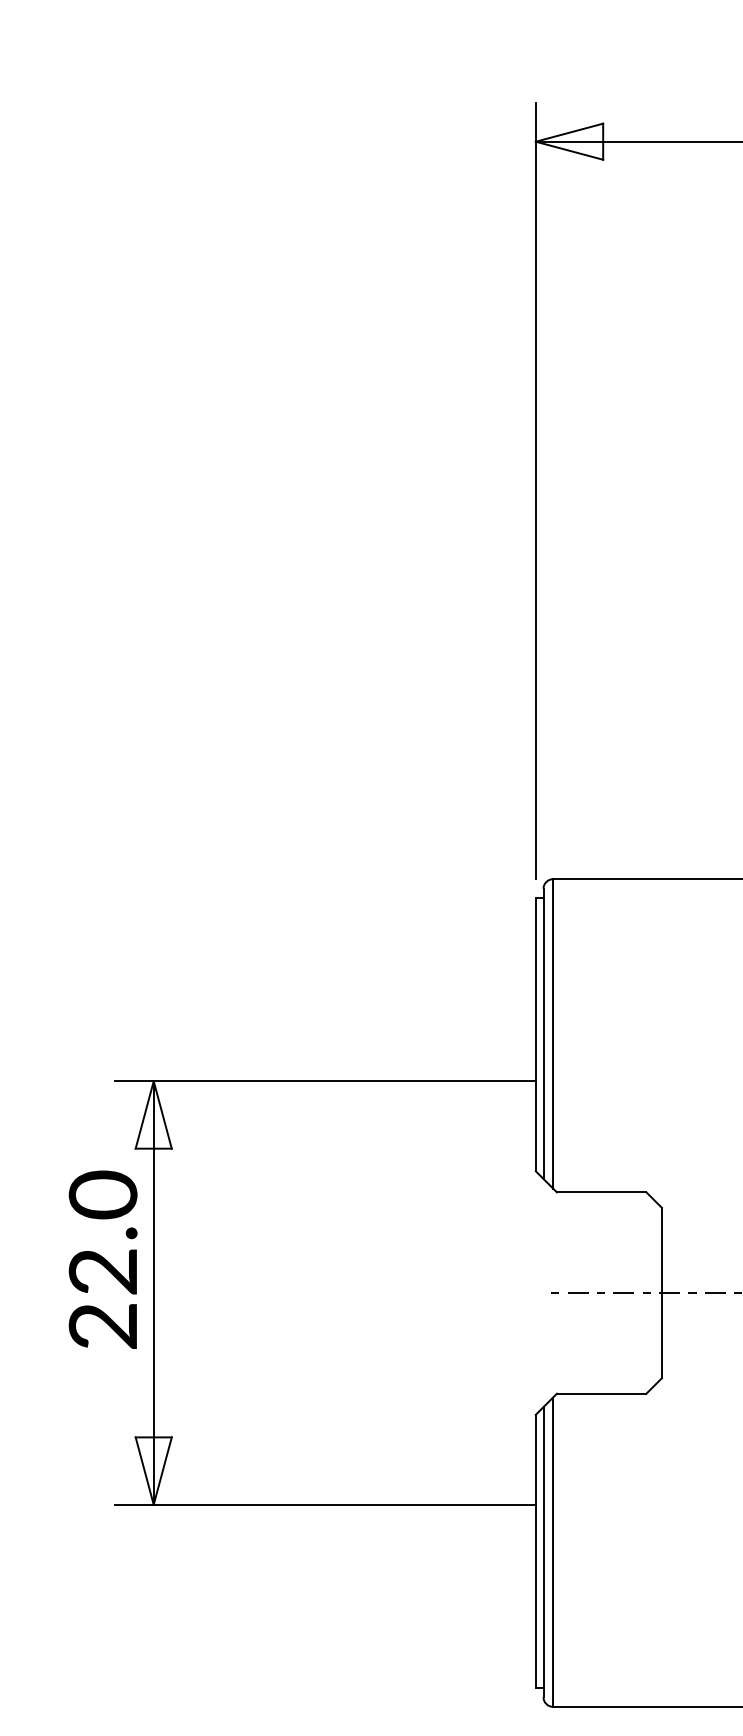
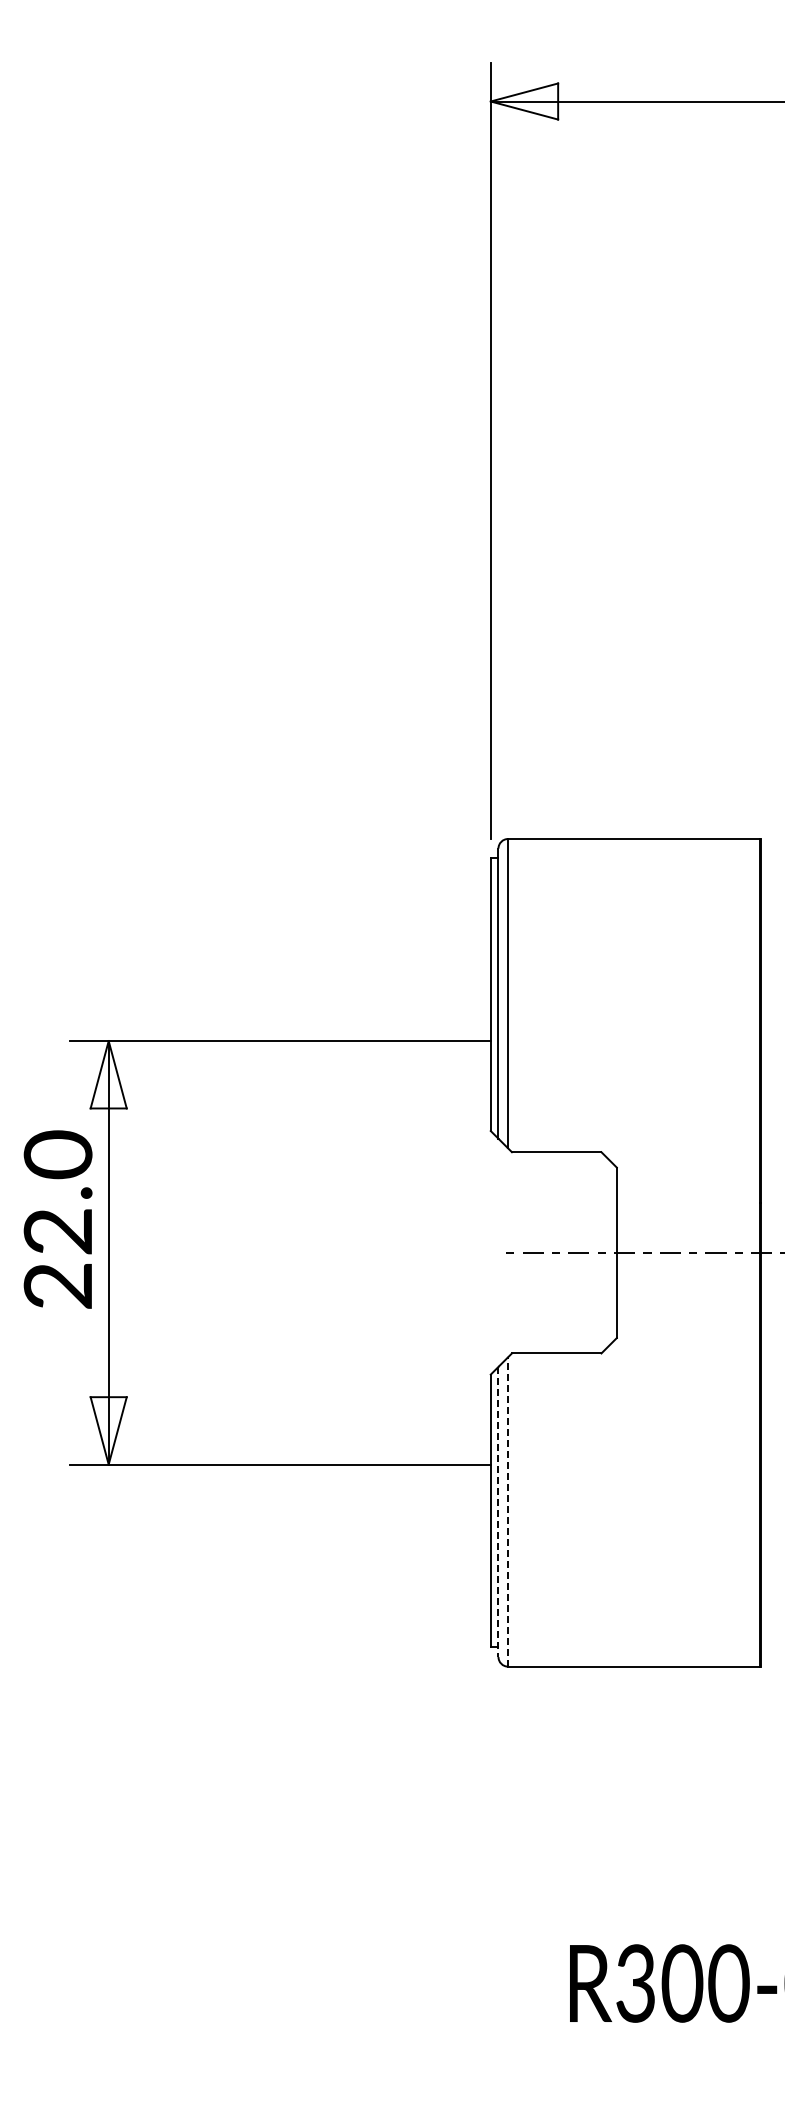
line: (553, 1551) -> (508, 1511), solid -> dashed
line: (543, 1552) -> (498, 1512), solid -> dashed

